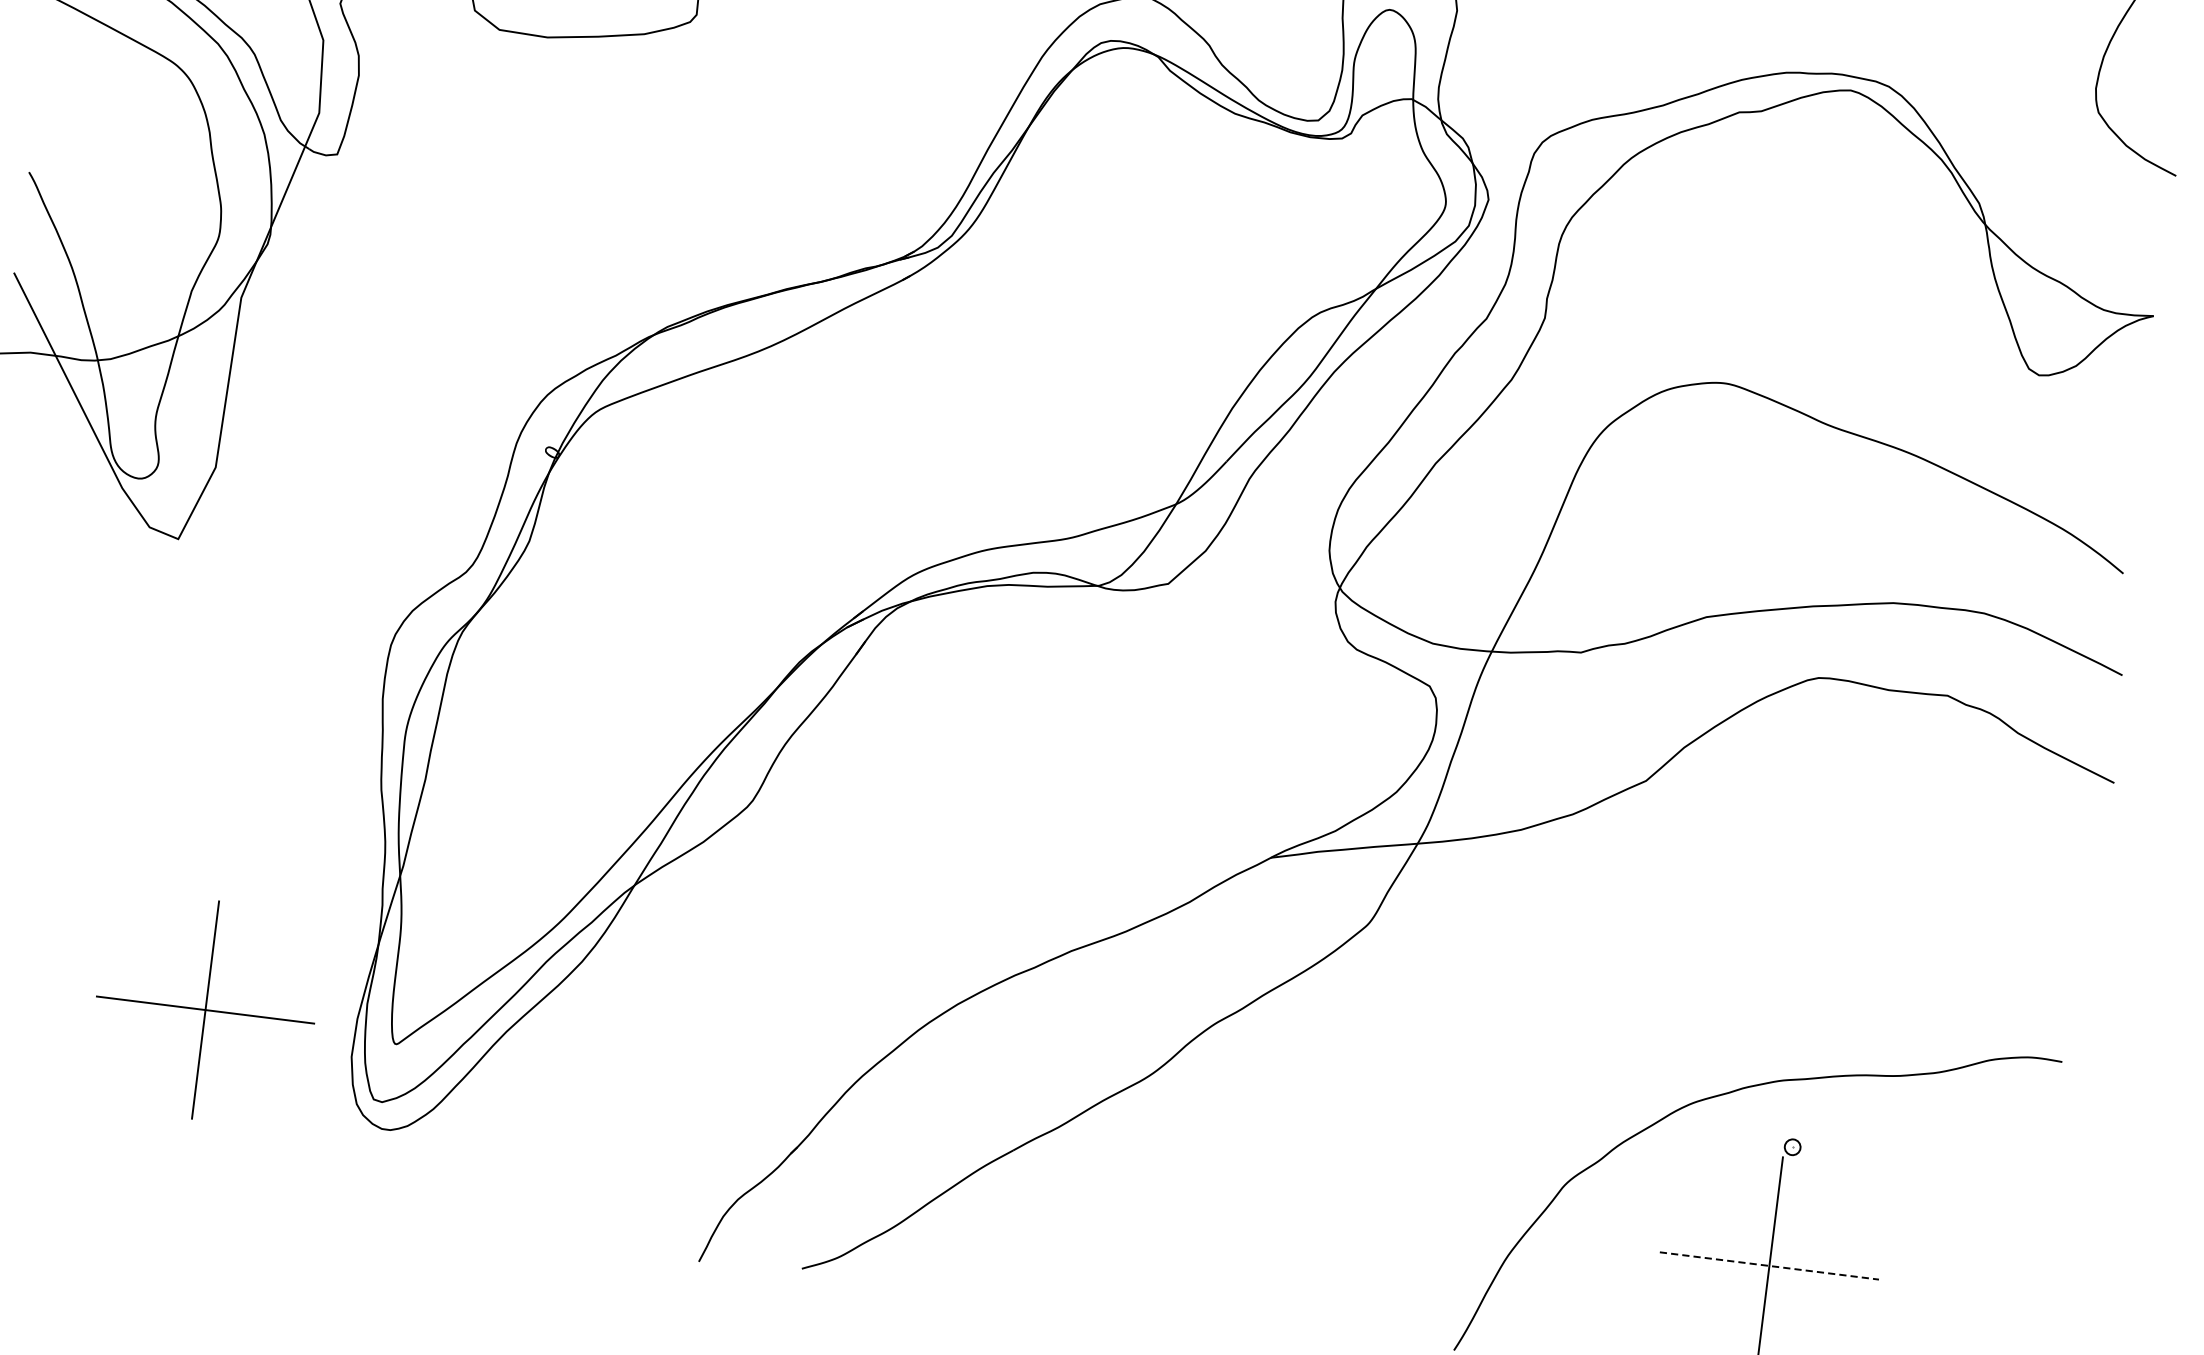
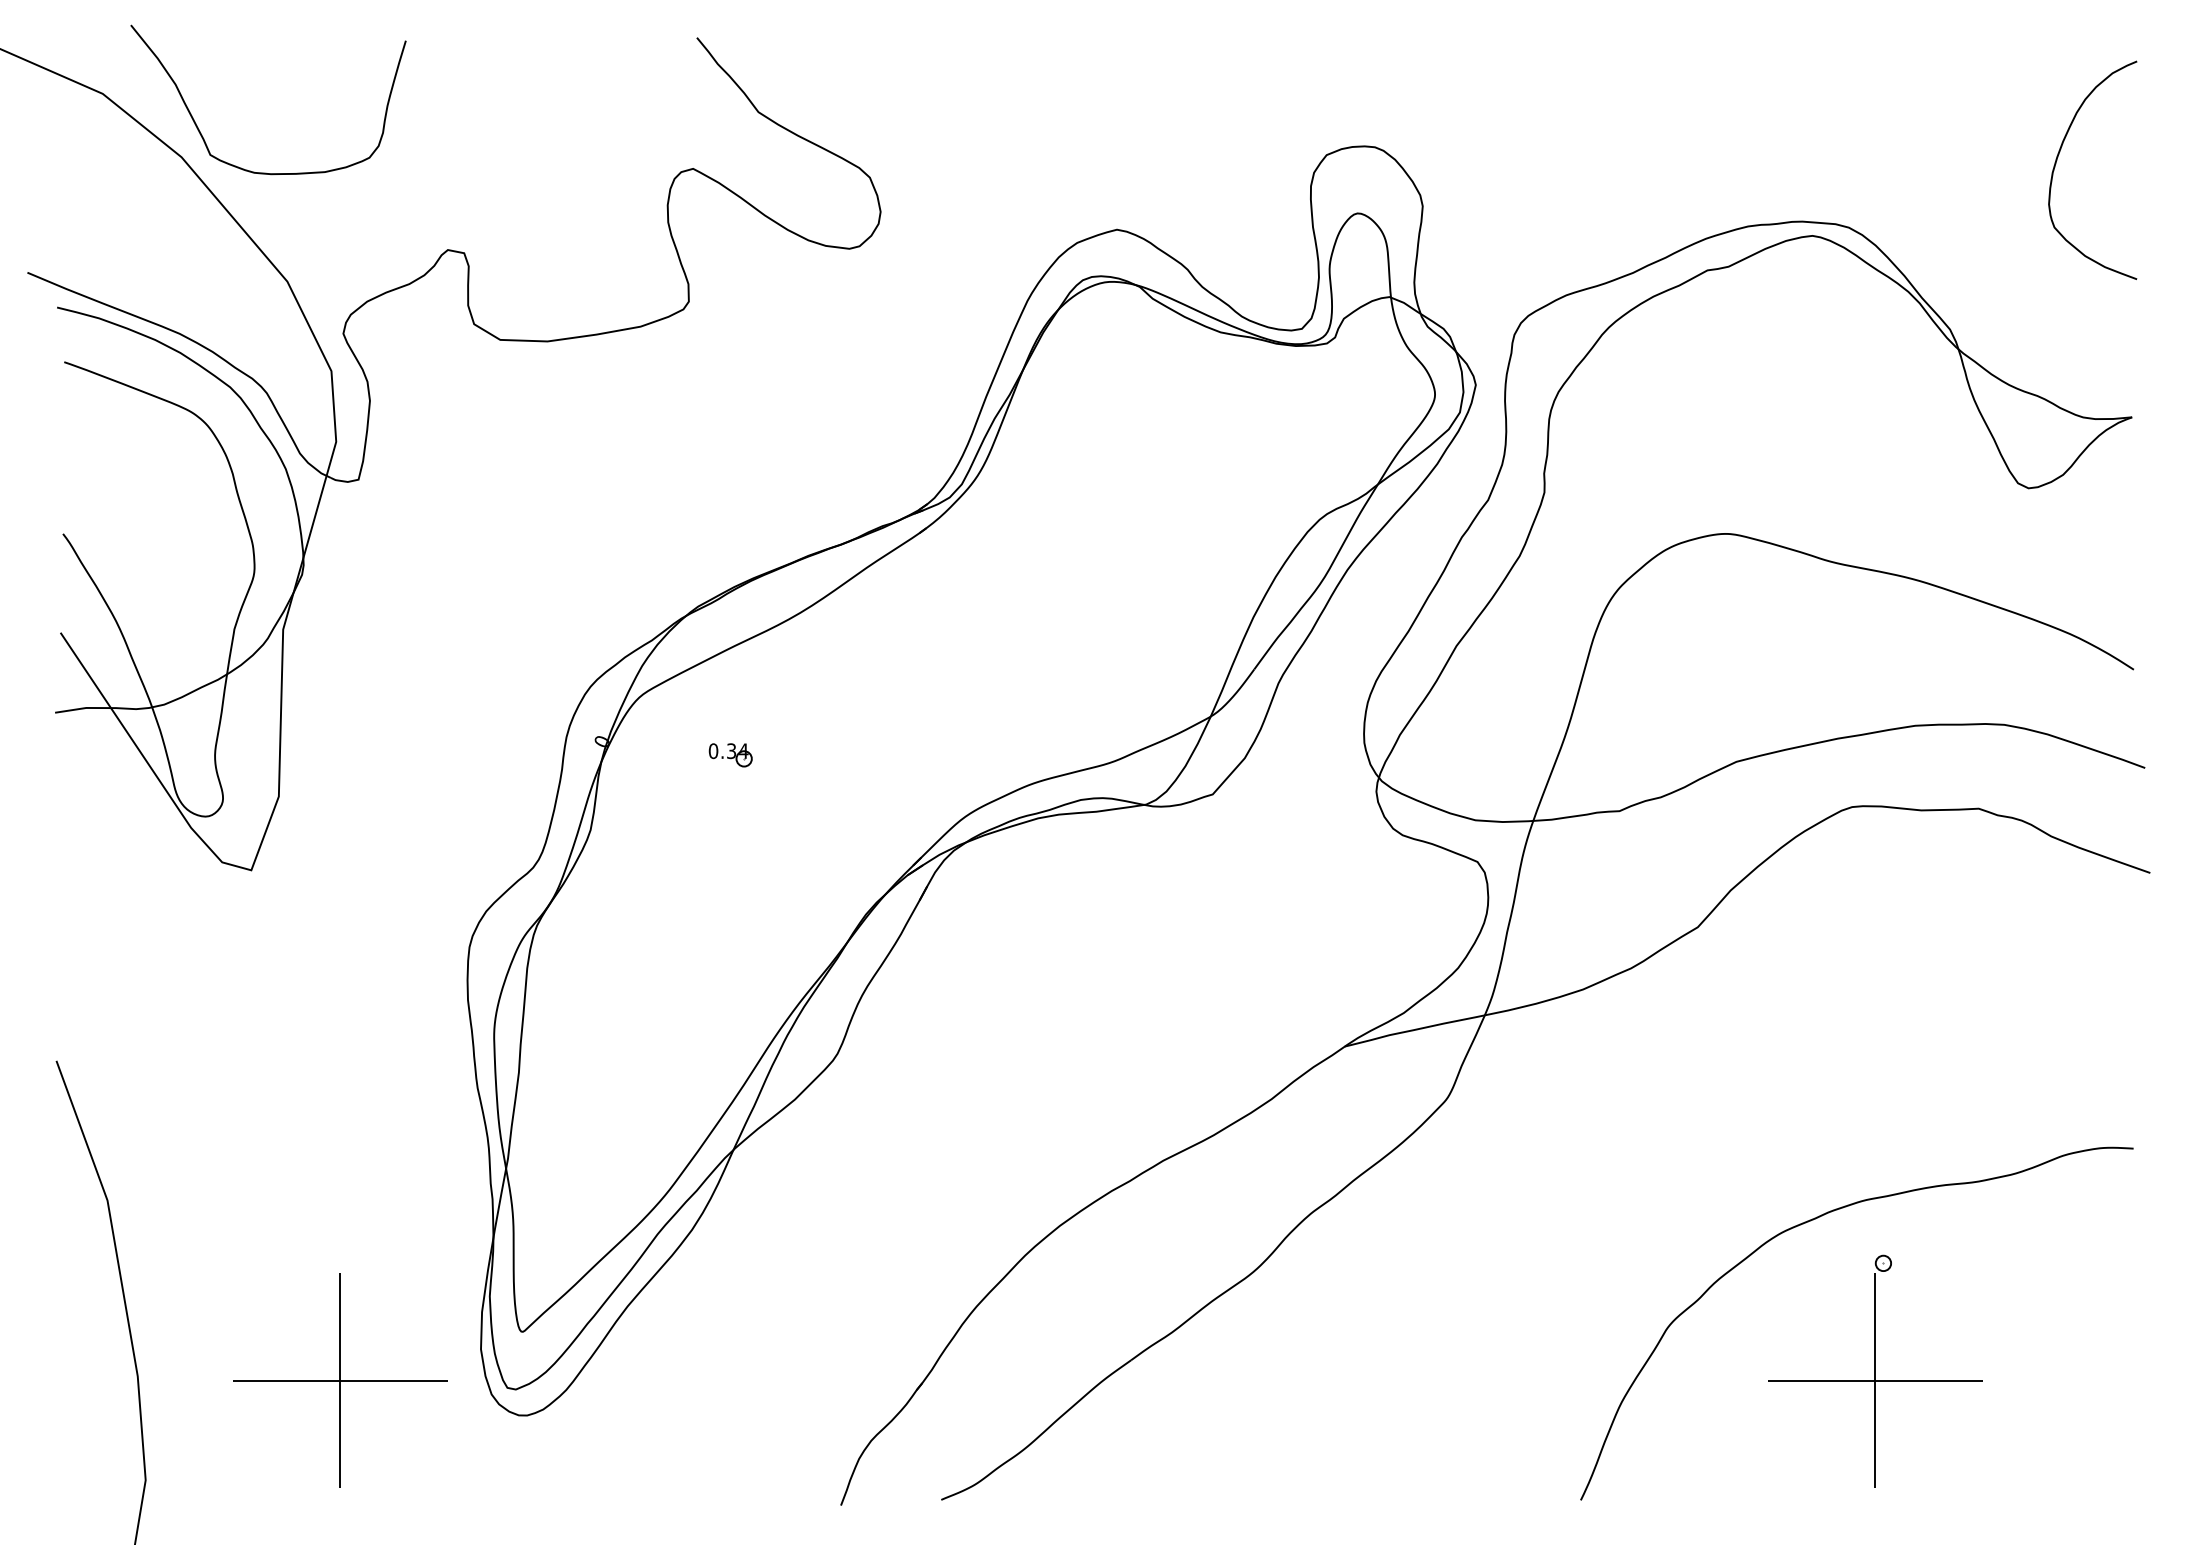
part: (681, 482) -> (730, 755), added
part: (205, 1009) -> (340, 1380), moved
line: (1769, 1265) -> (1875, 1380), dashed -> solid

